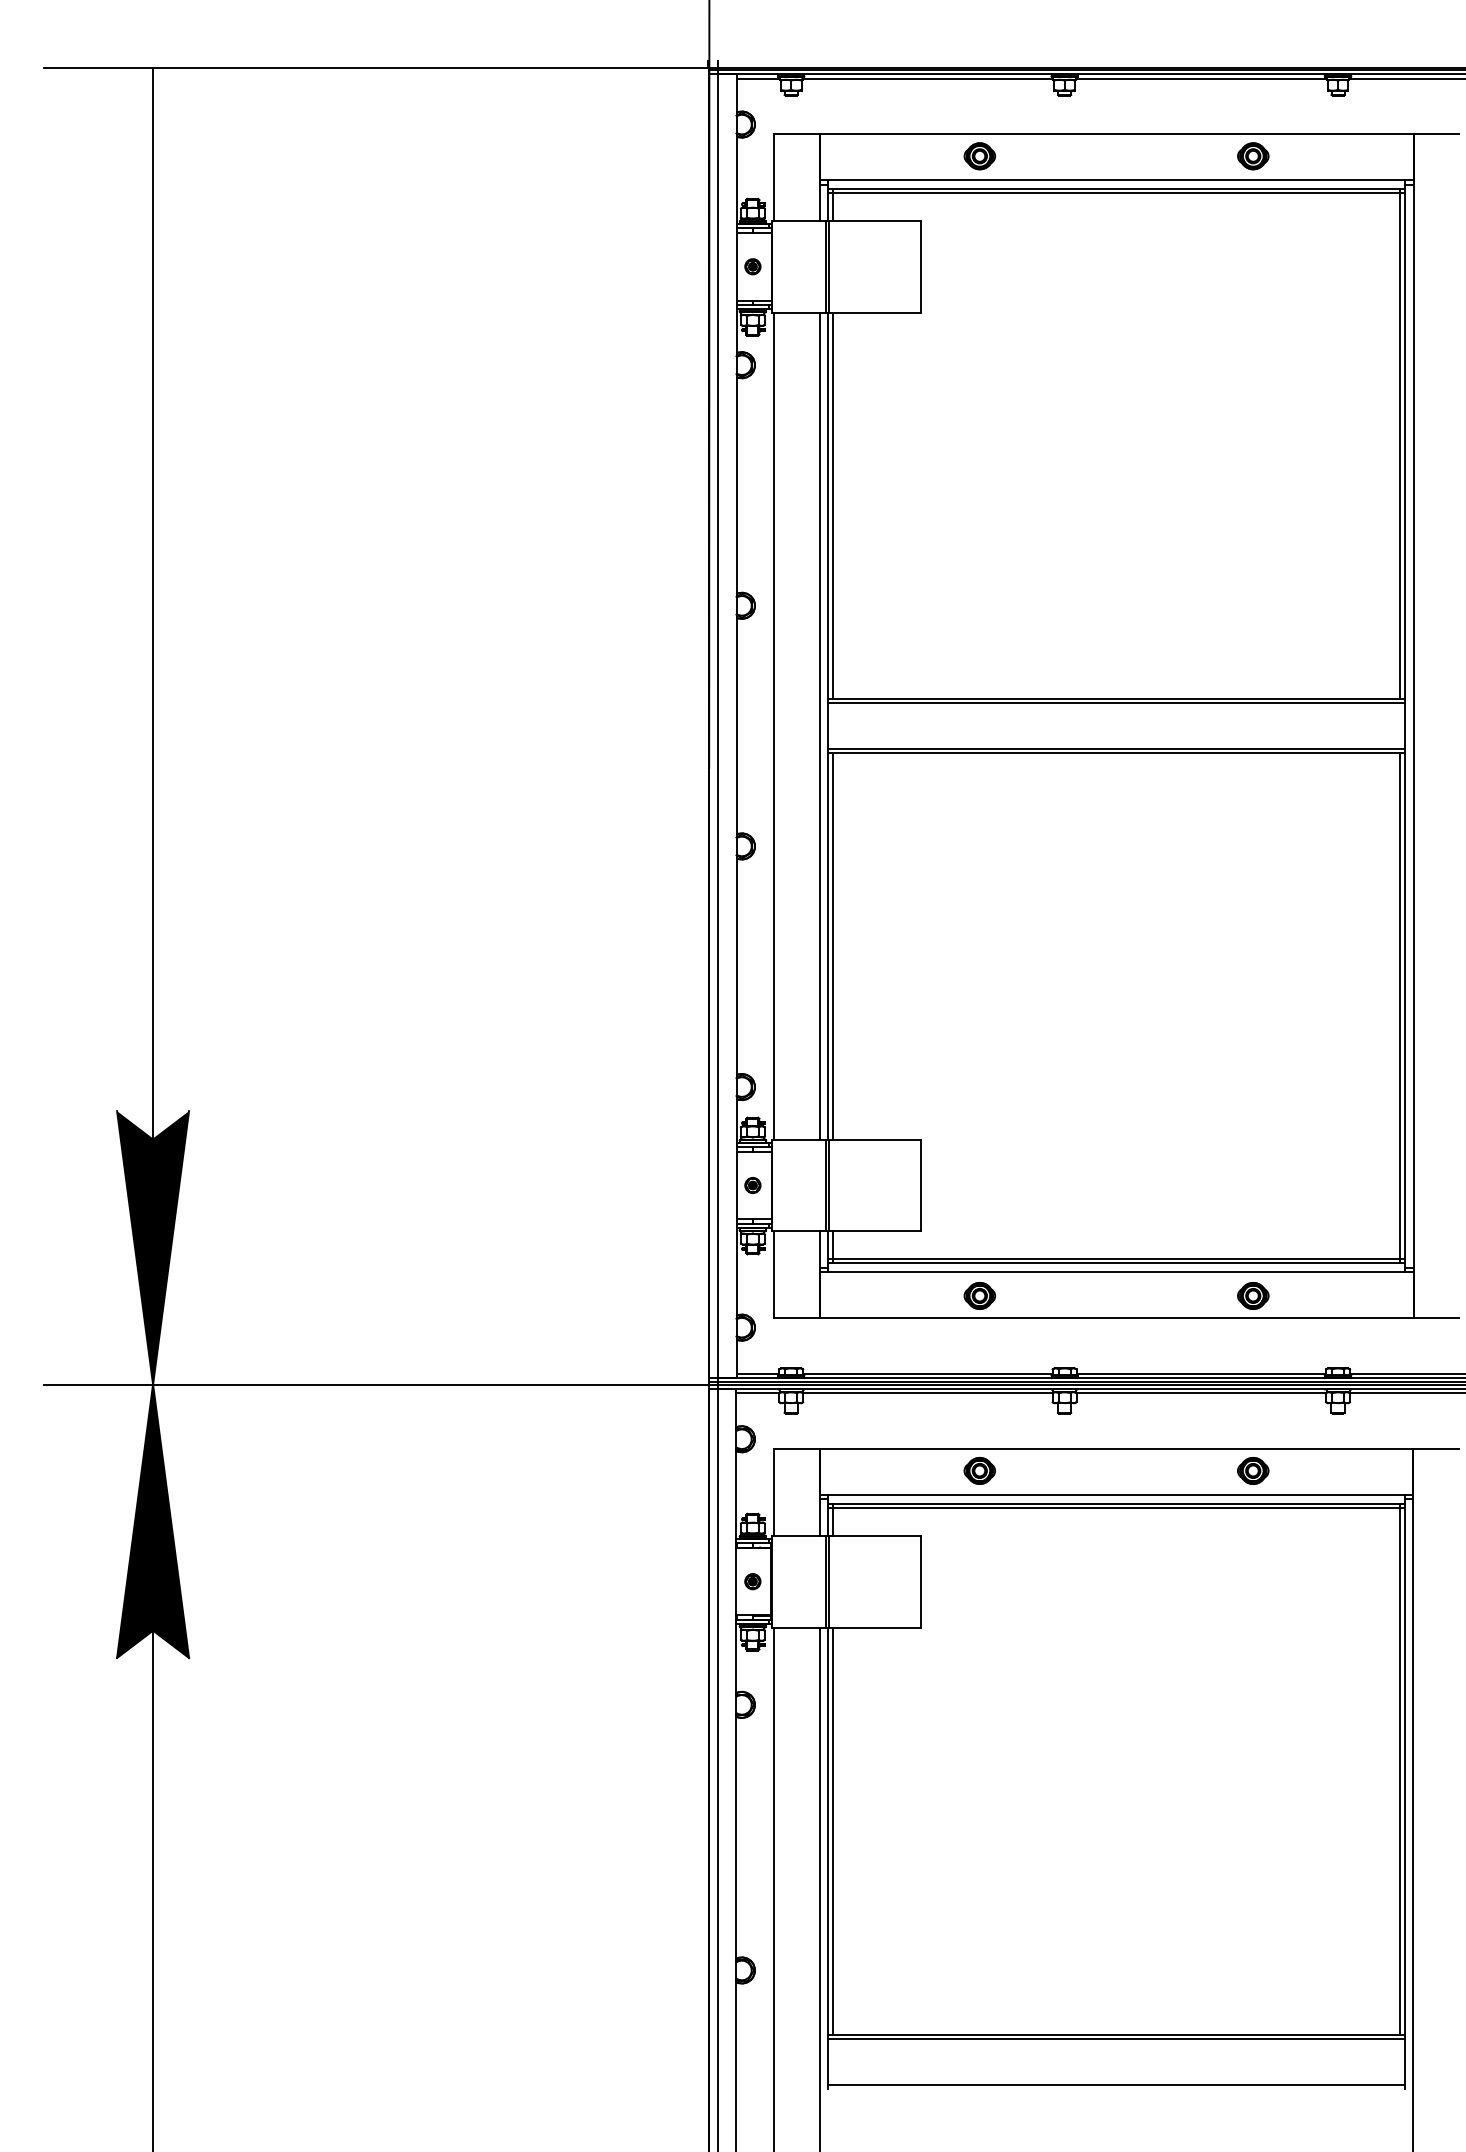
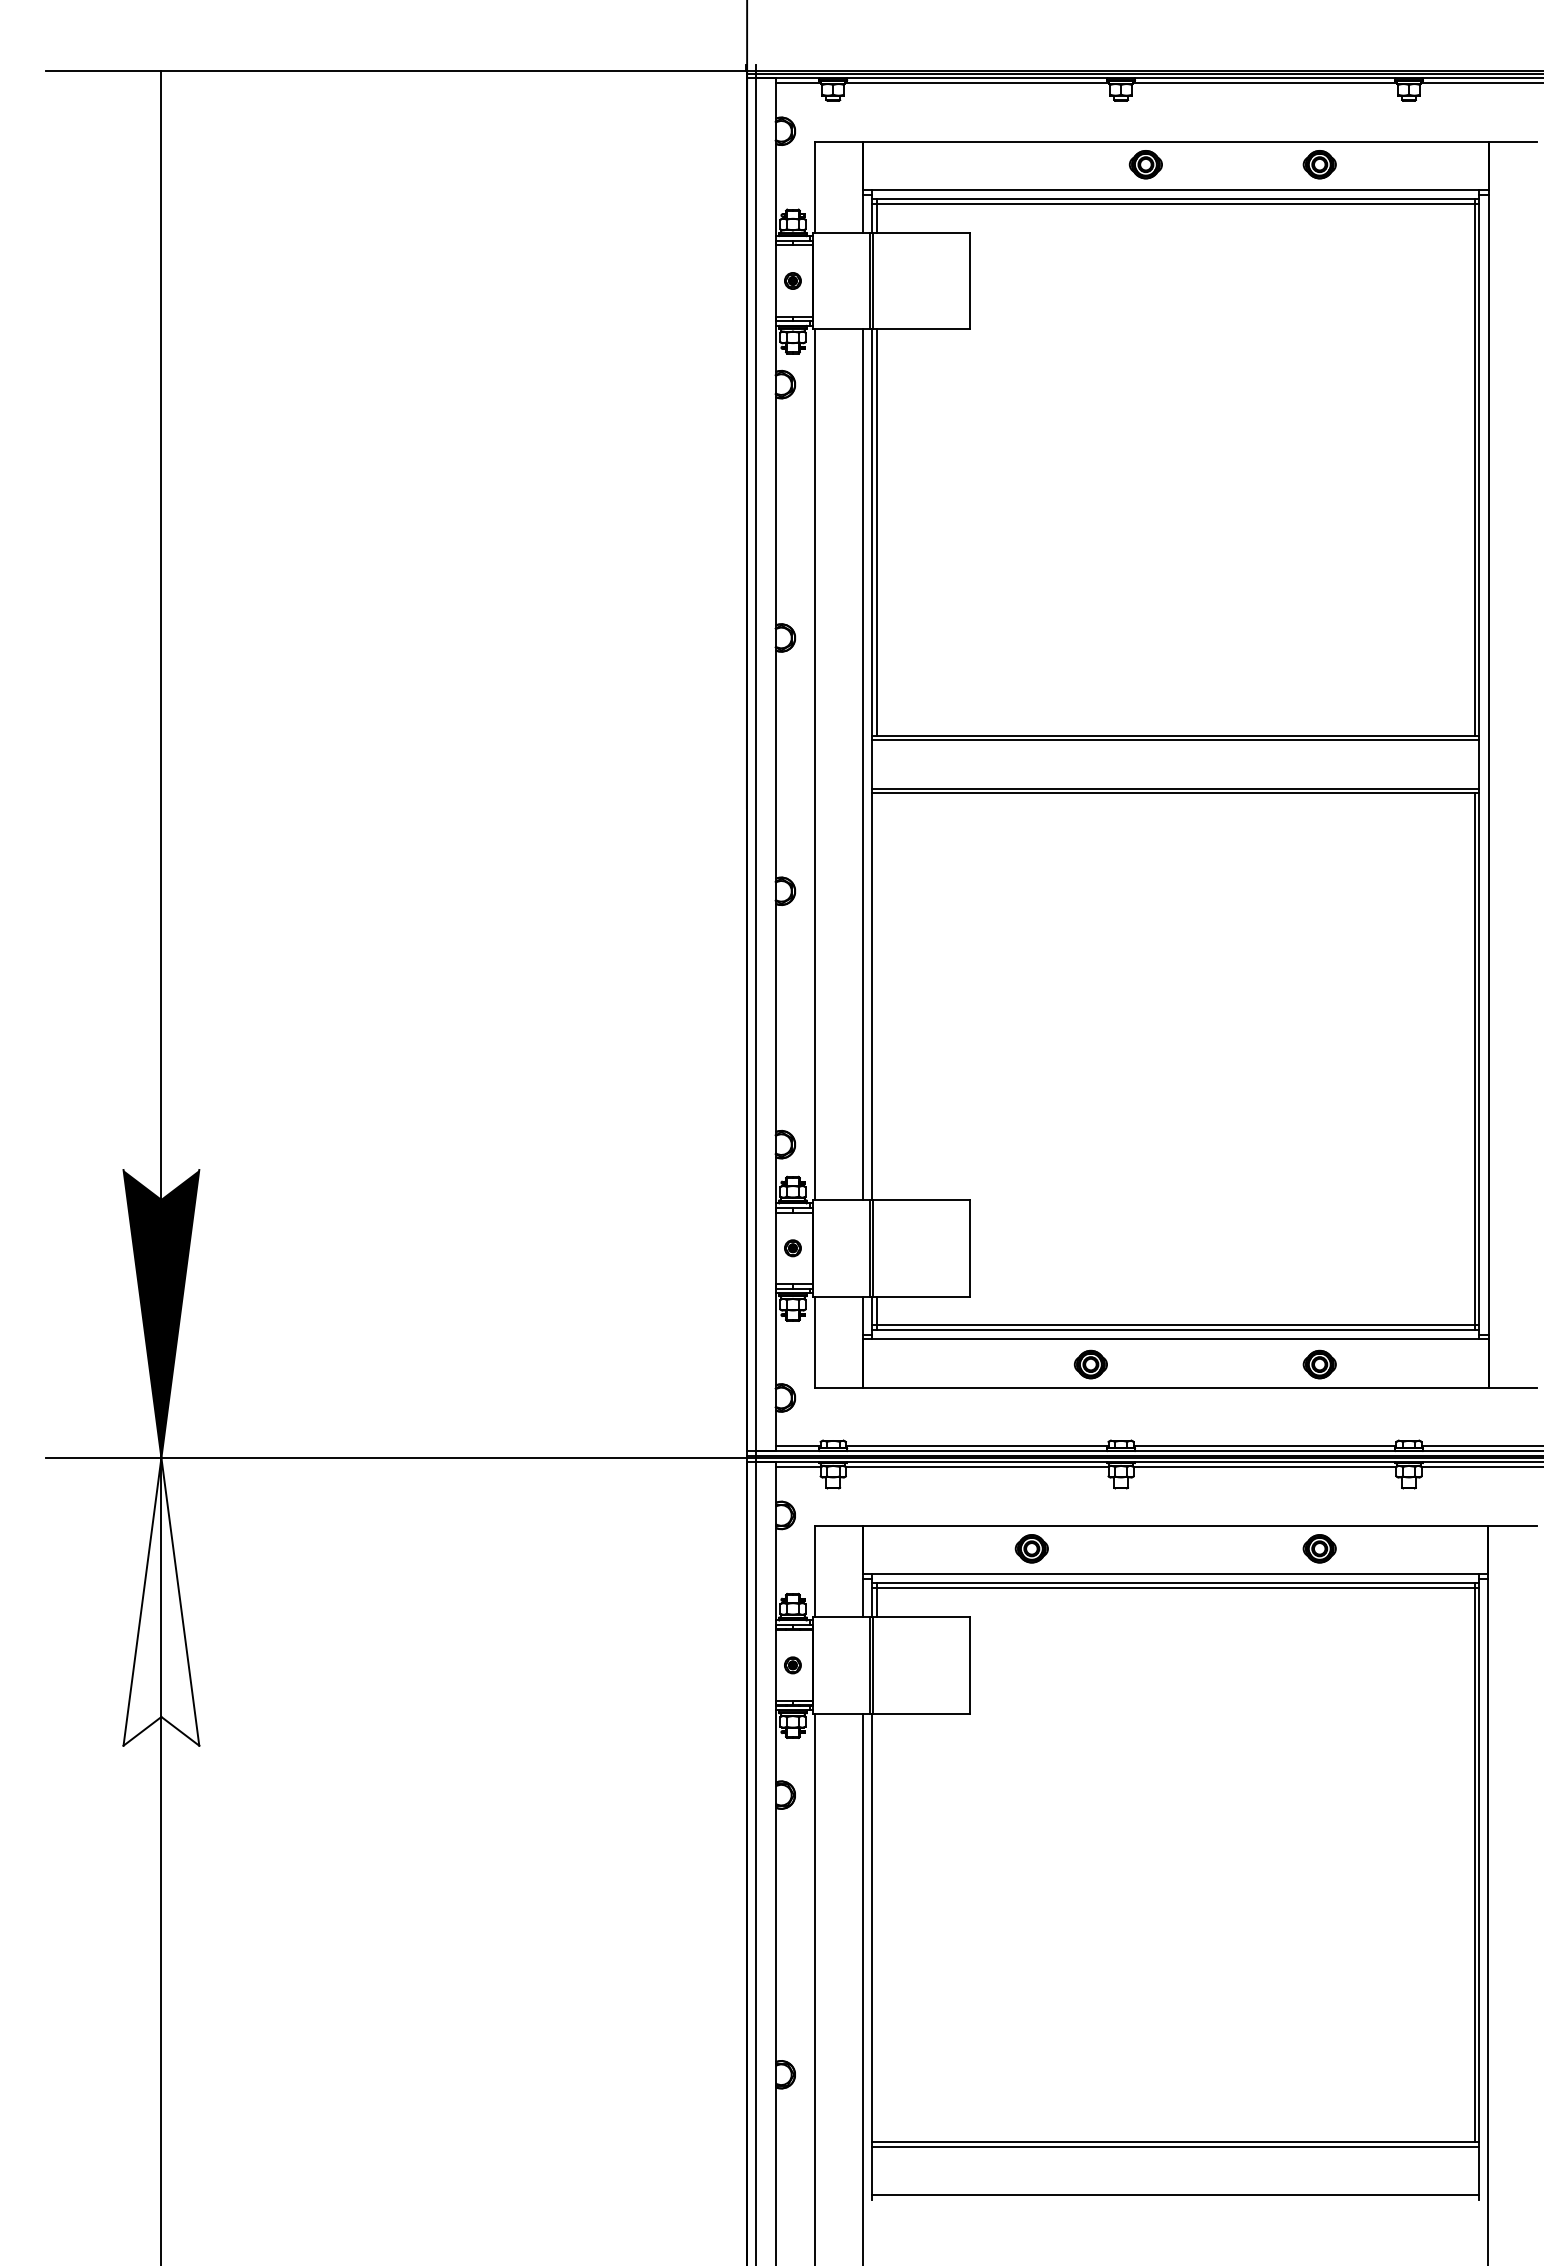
part: (979, 156) -> (1145, 164), moved
line: (833, 946) -> (877, 996), removed
part: (979, 1295) -> (1090, 1364), moved
fill: (153, 1520) -> (161, 1601), removed
line: (832, 1830) -> (876, 1927), removed

